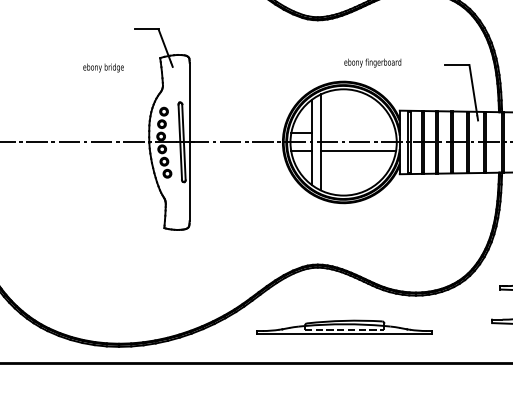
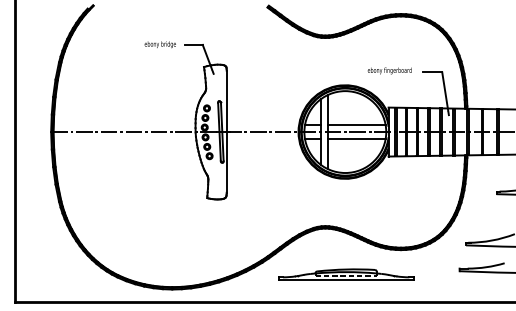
text: (372, 62) -> (389, 70), moved
text: (102, 67) -> (159, 44), moved
line: (358, 133) -> (356, 125), added

